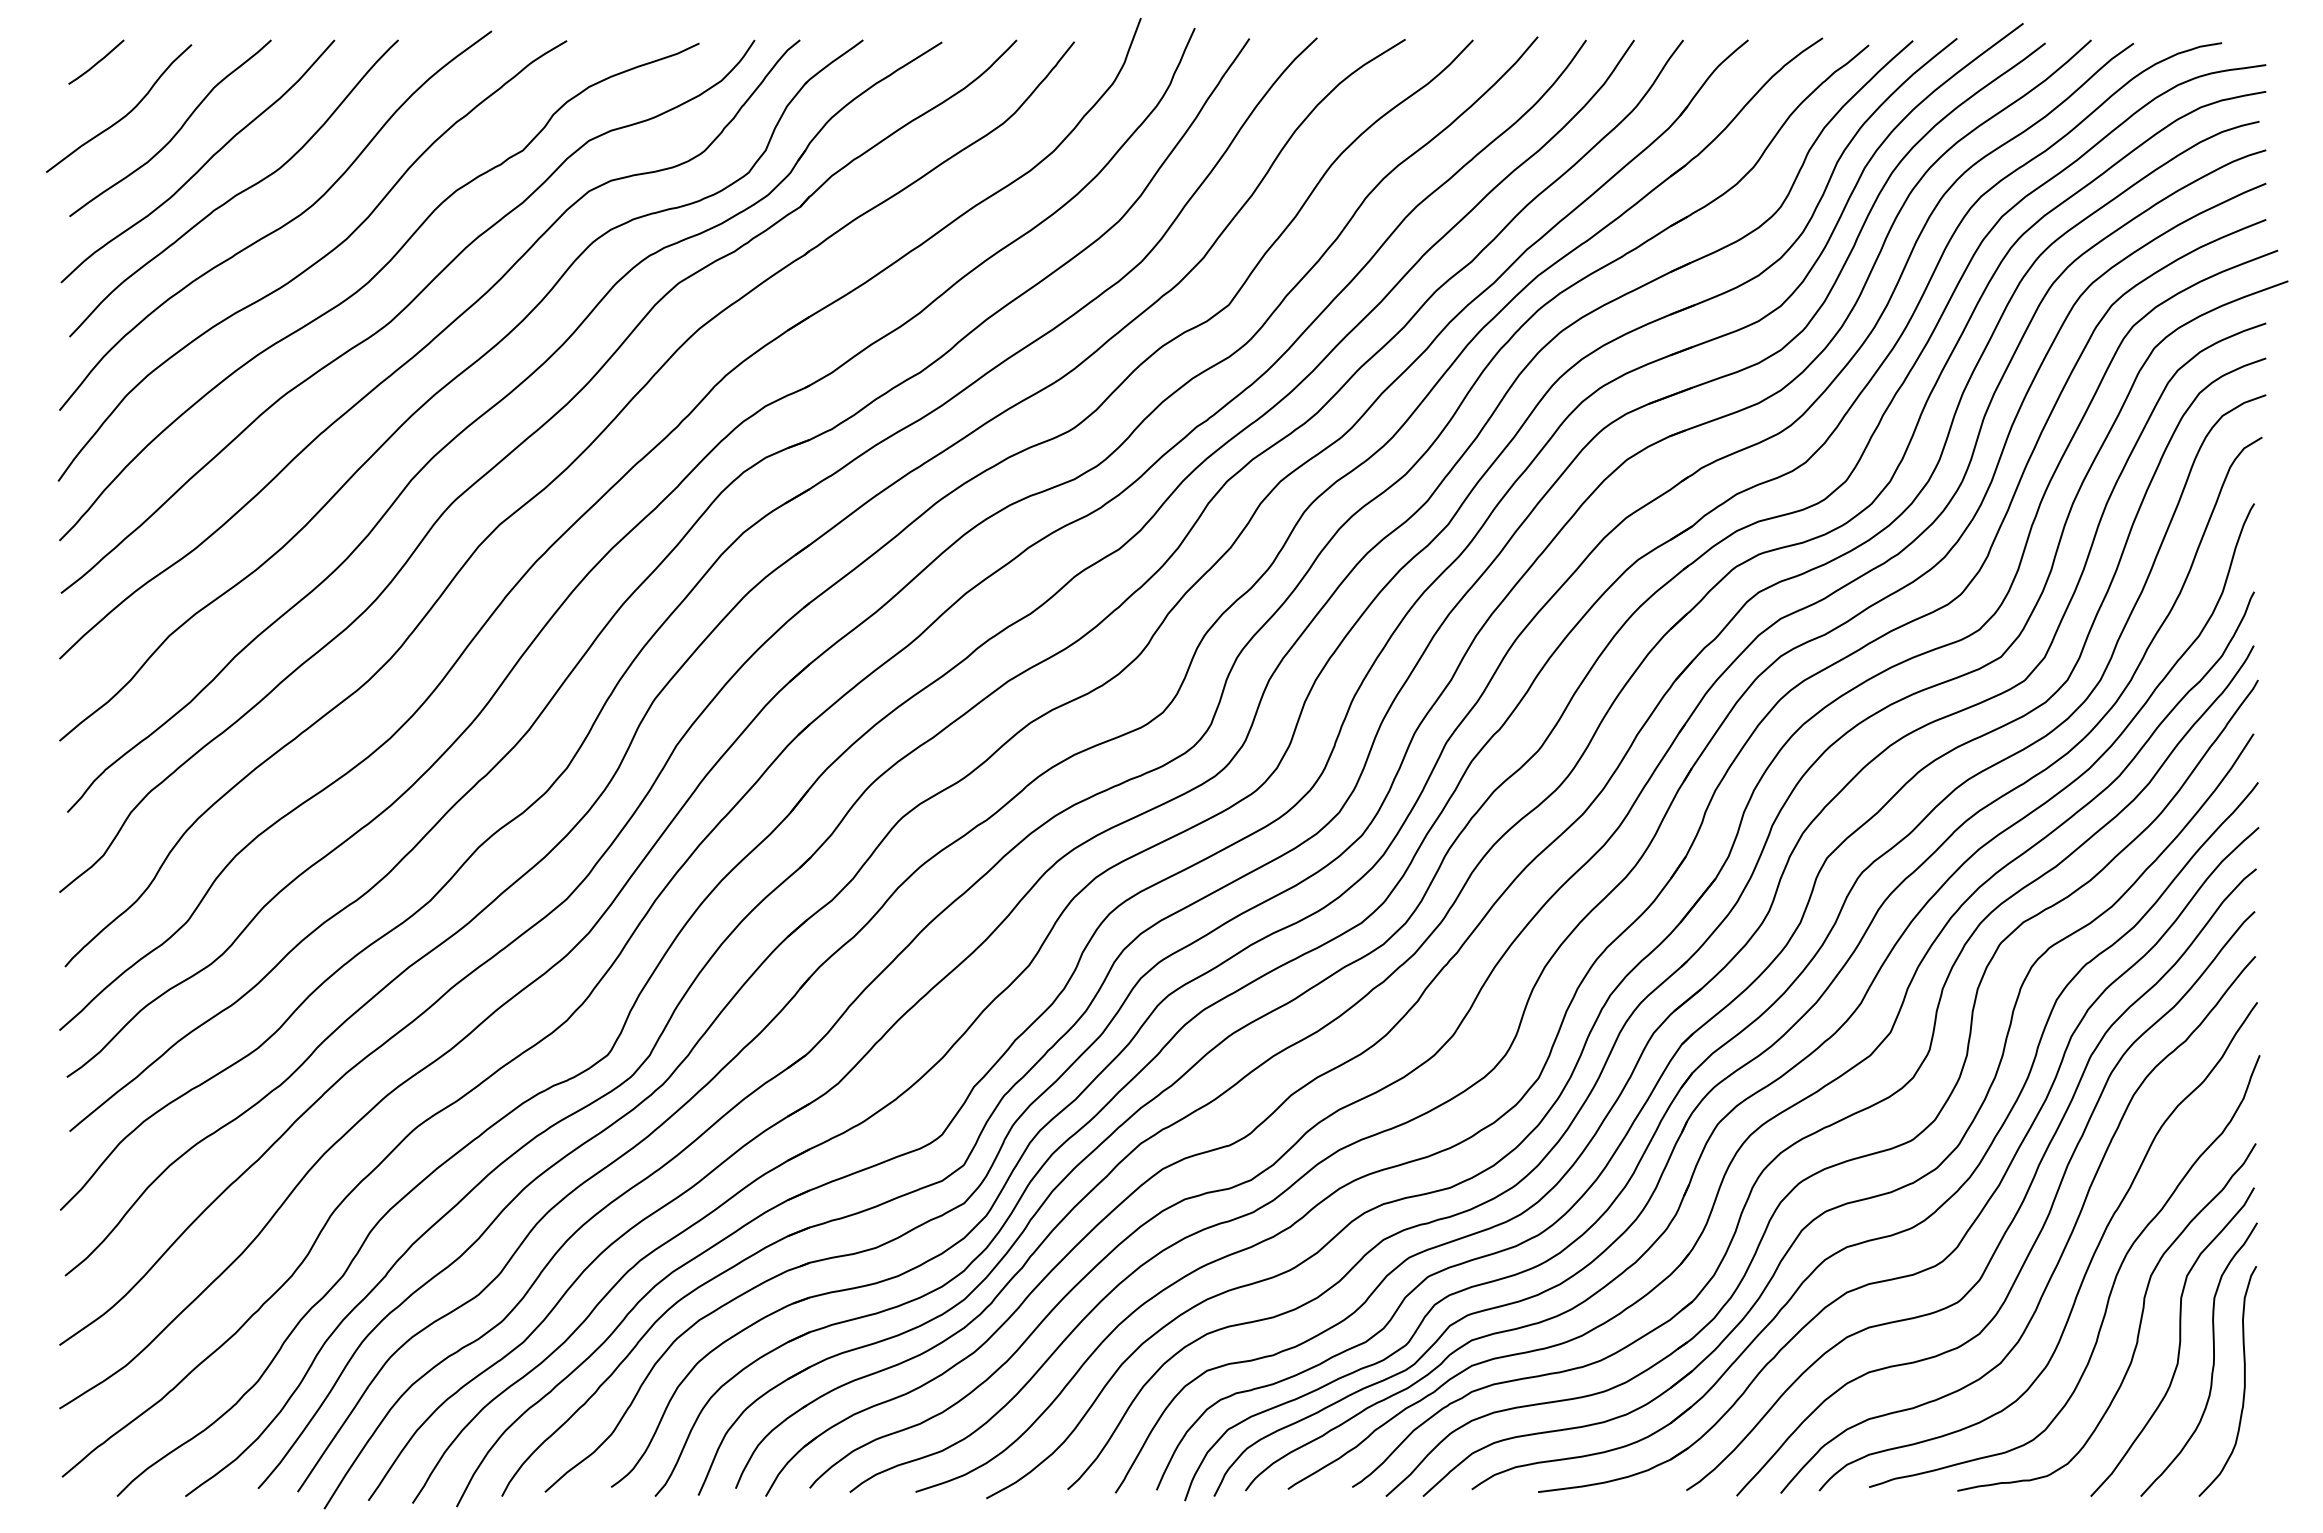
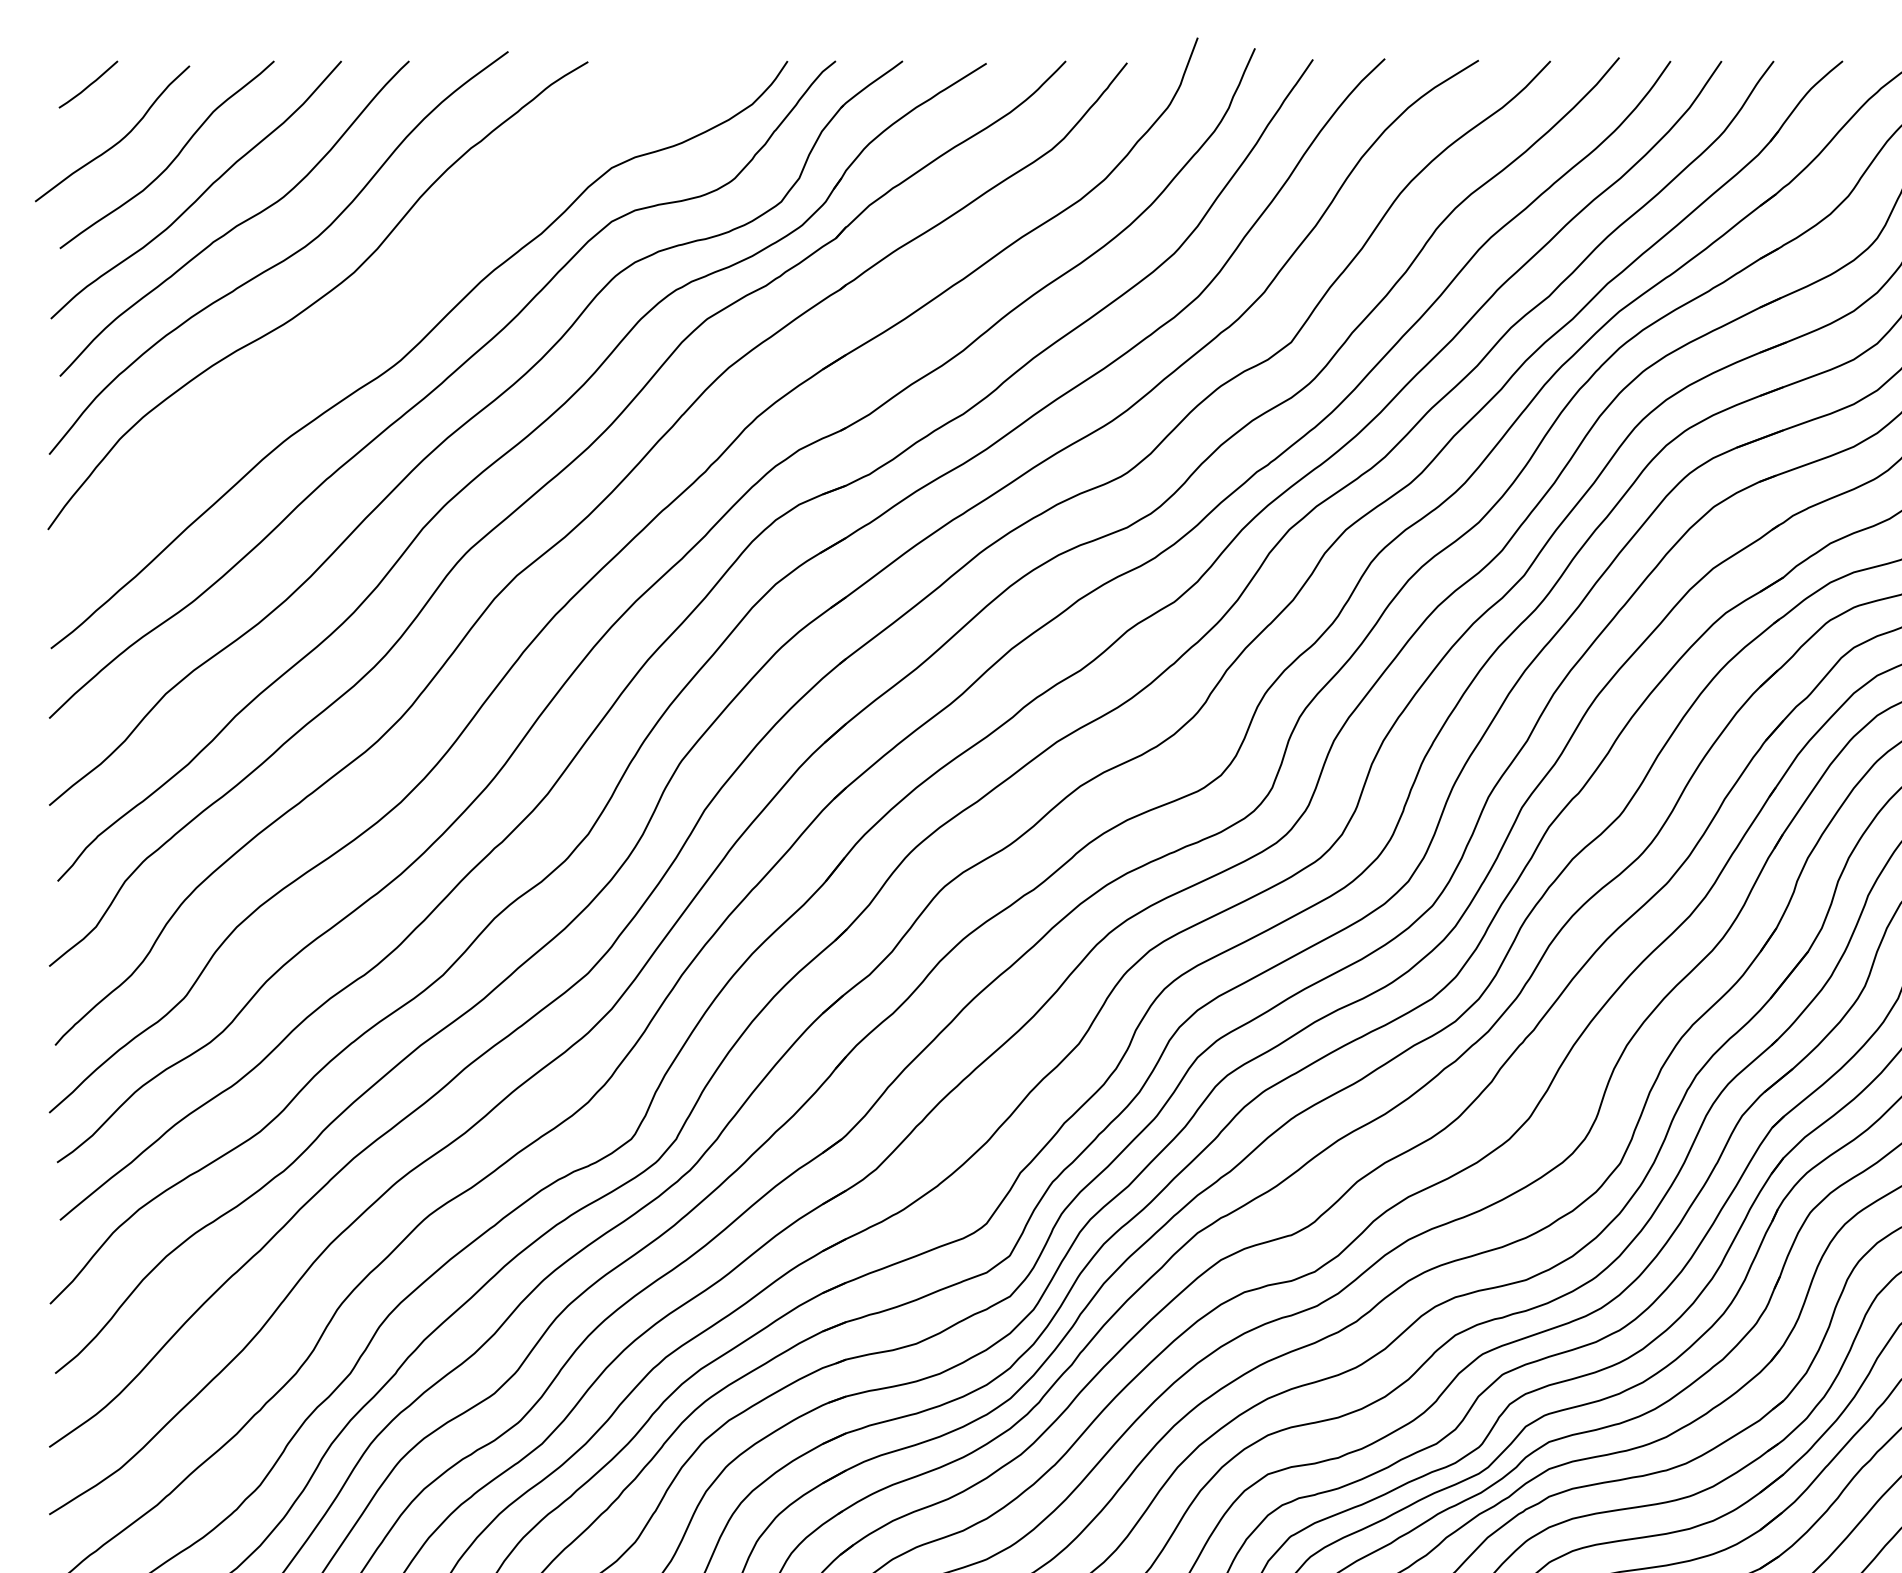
curve: (370, 281) -> (379, 317), removed

